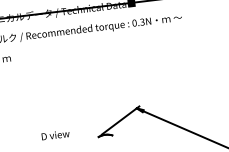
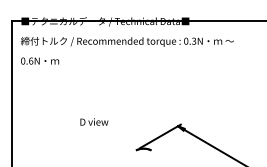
text: (55, 134) -> (94, 121), moved

